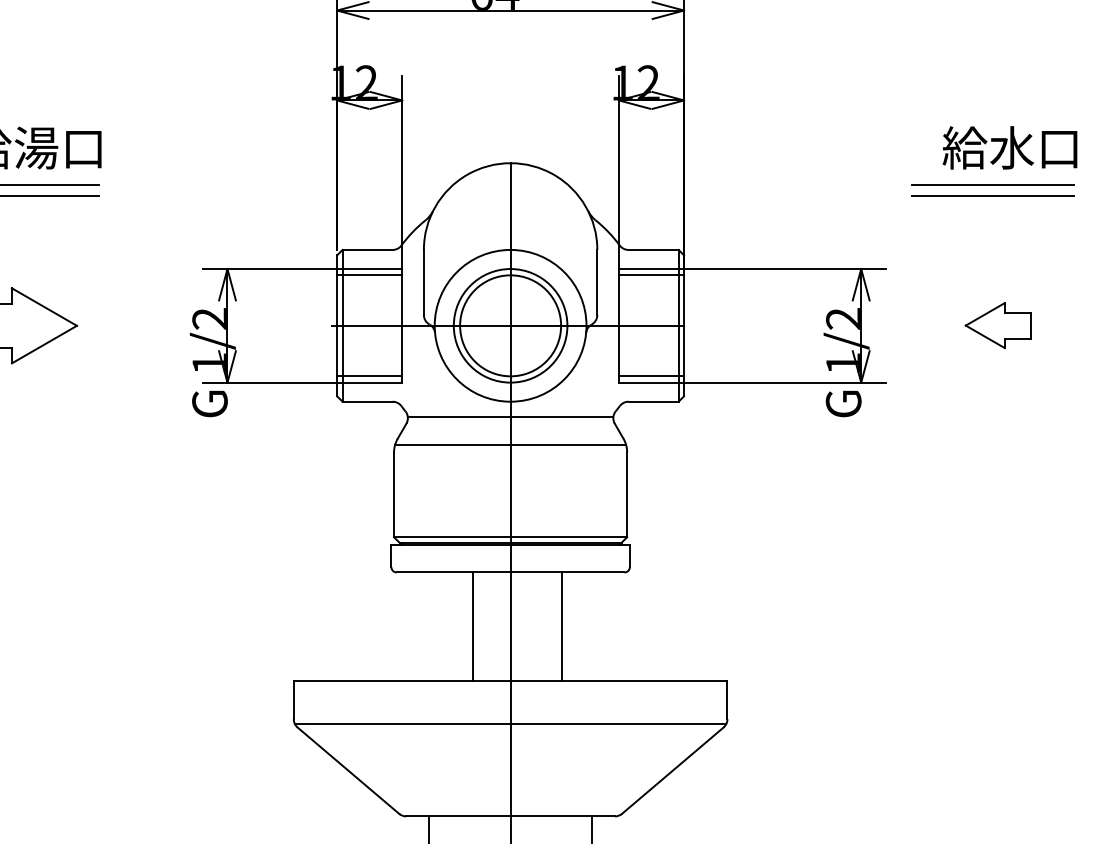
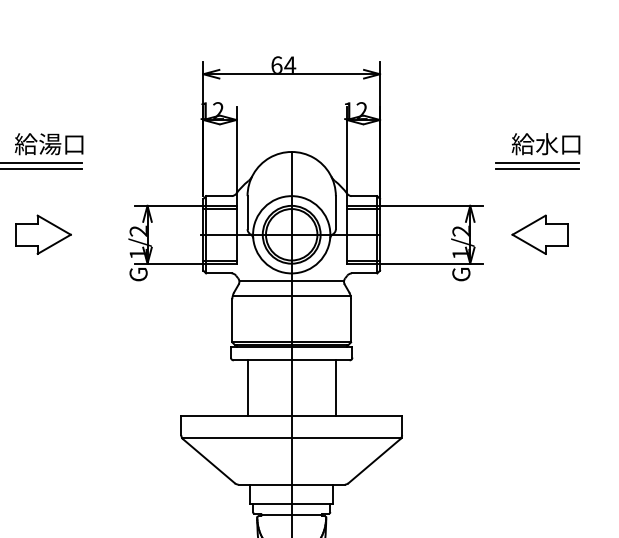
part: (997, 325) -> (539, 234), size x1.67
line: (472, 625) -> (247, 387), moved
line: (561, 625) -> (335, 387), moved

